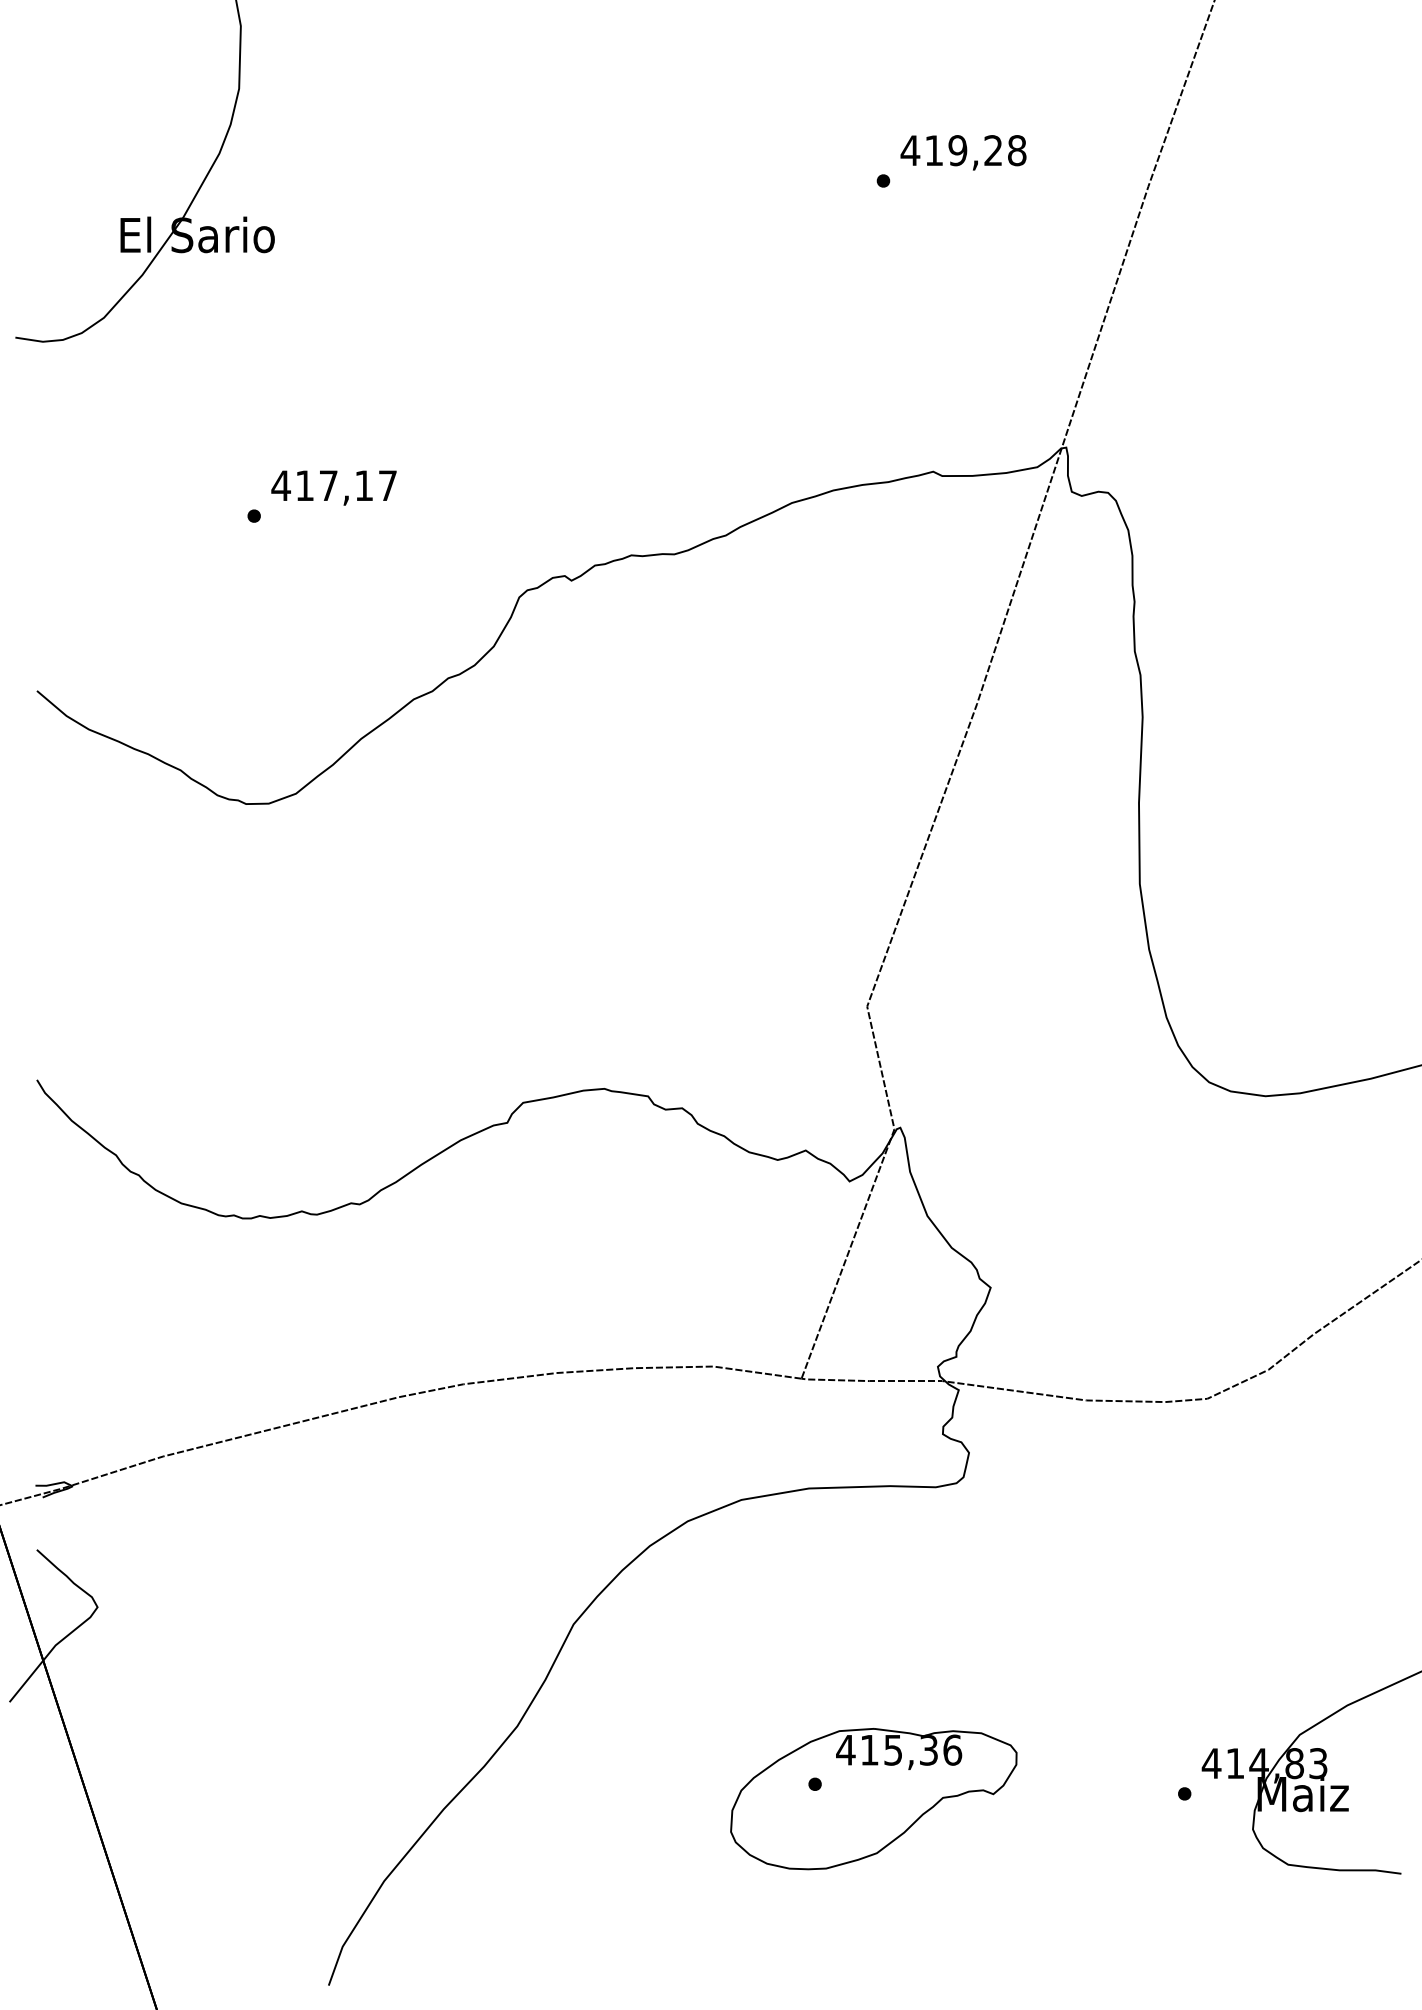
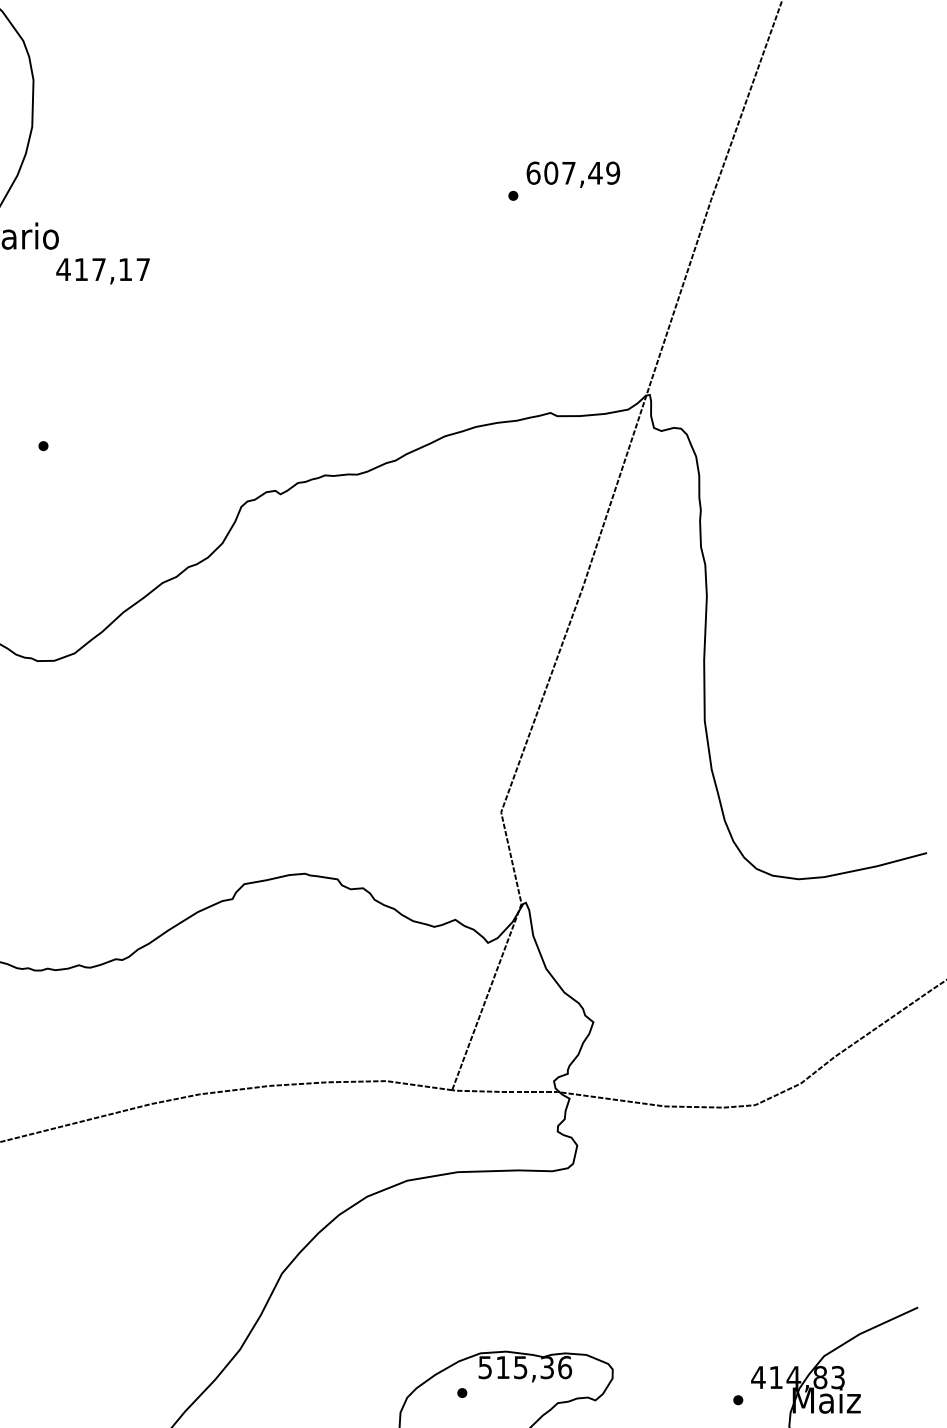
text: (963, 150) -> (573, 173), 419,28 -> 607,49
text: (333, 487) -> (102, 270), moved
text: (845, 1750) -> (484, 1367), 415,36 -> 515,36

